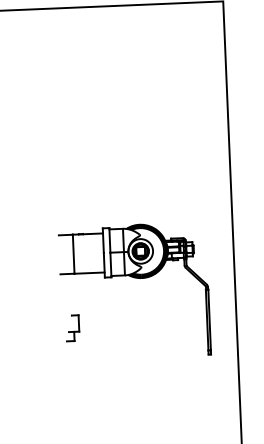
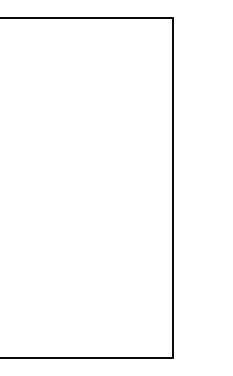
part: (138, 279) -> (106, 207), removed

